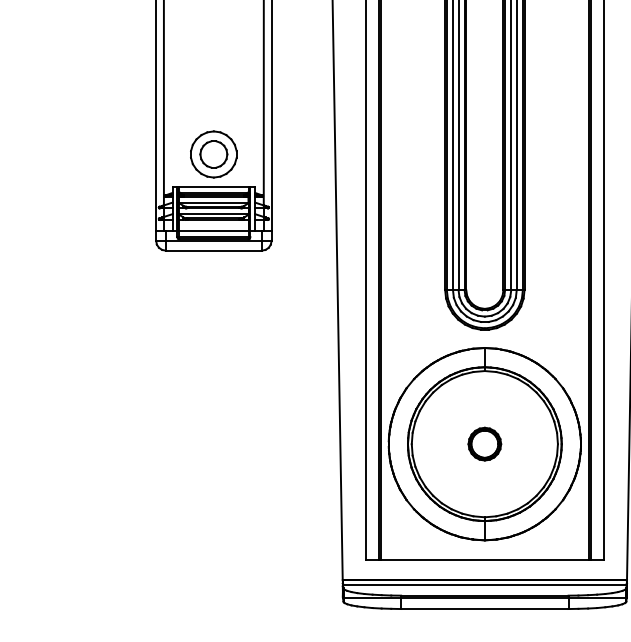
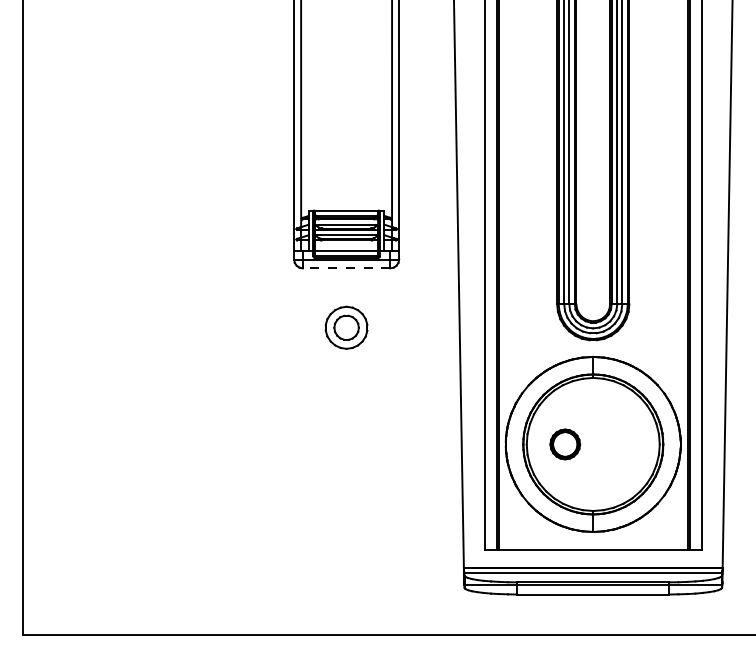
part: (213, 154) -> (346, 327), moved
line: (213, 250) -> (346, 268), solid -> dashed
part: (485, 444) -> (565, 444), moved

